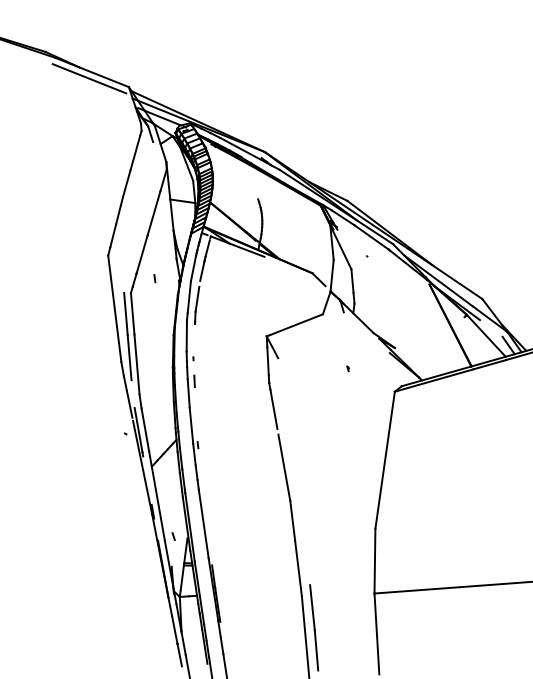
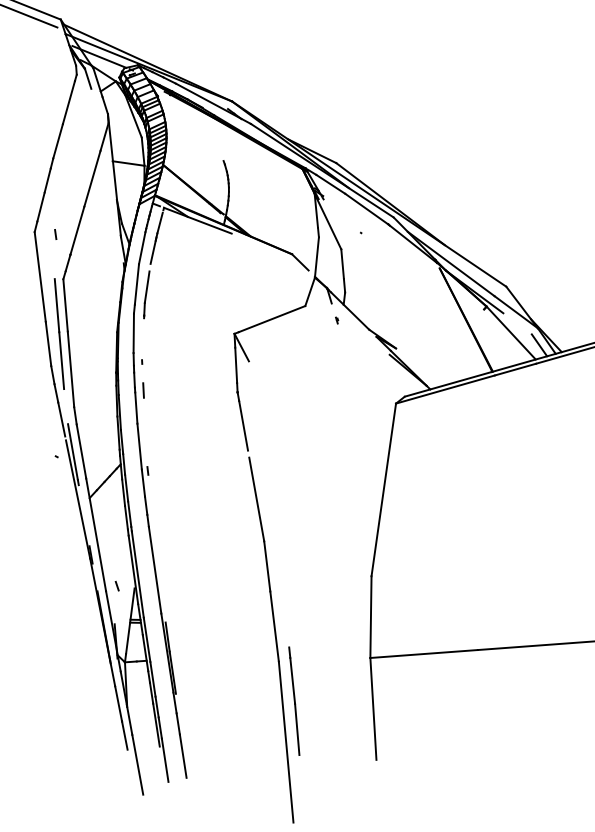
line: (154, 278) -> (55, 234), moved
part: (347, 368) -> (336, 320), moved

